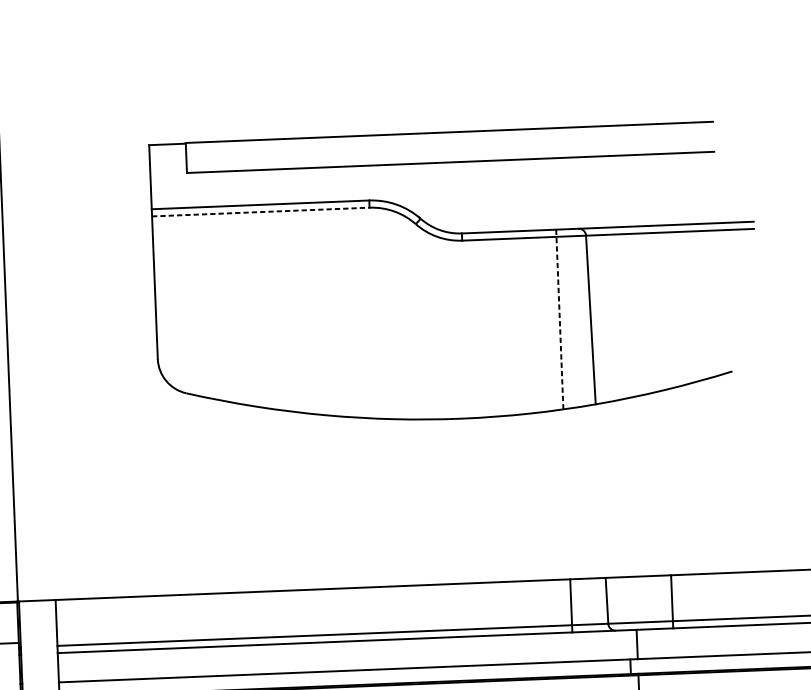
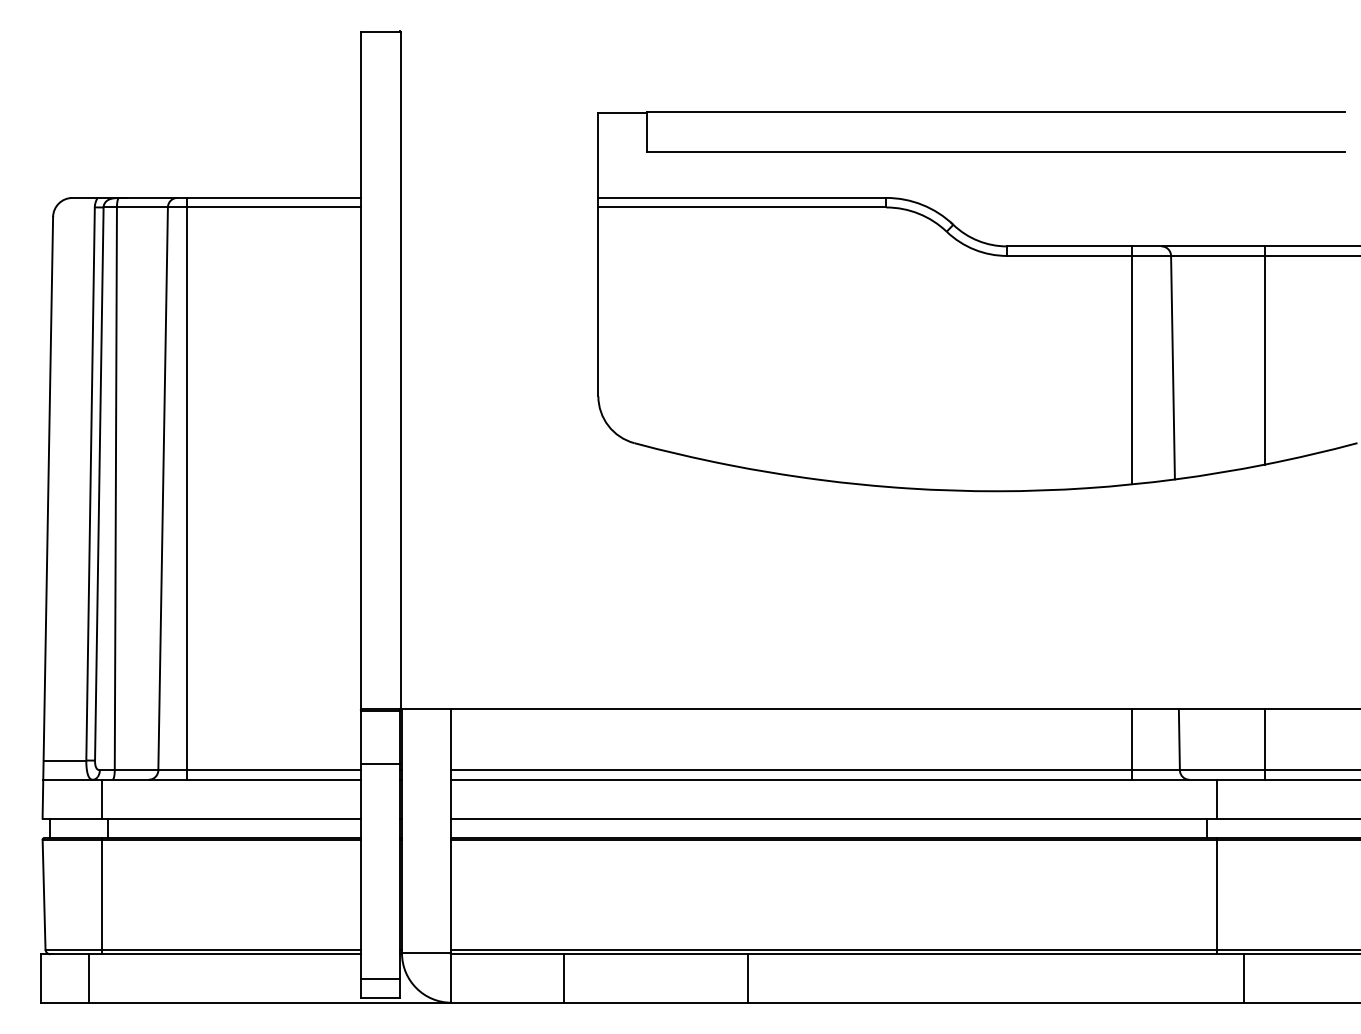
line: (260, 212) -> (742, 207), dashed -> solid
line: (660, 307) -> (1265, 355), added
line: (559, 319) -> (1131, 365), dashed -> solid

